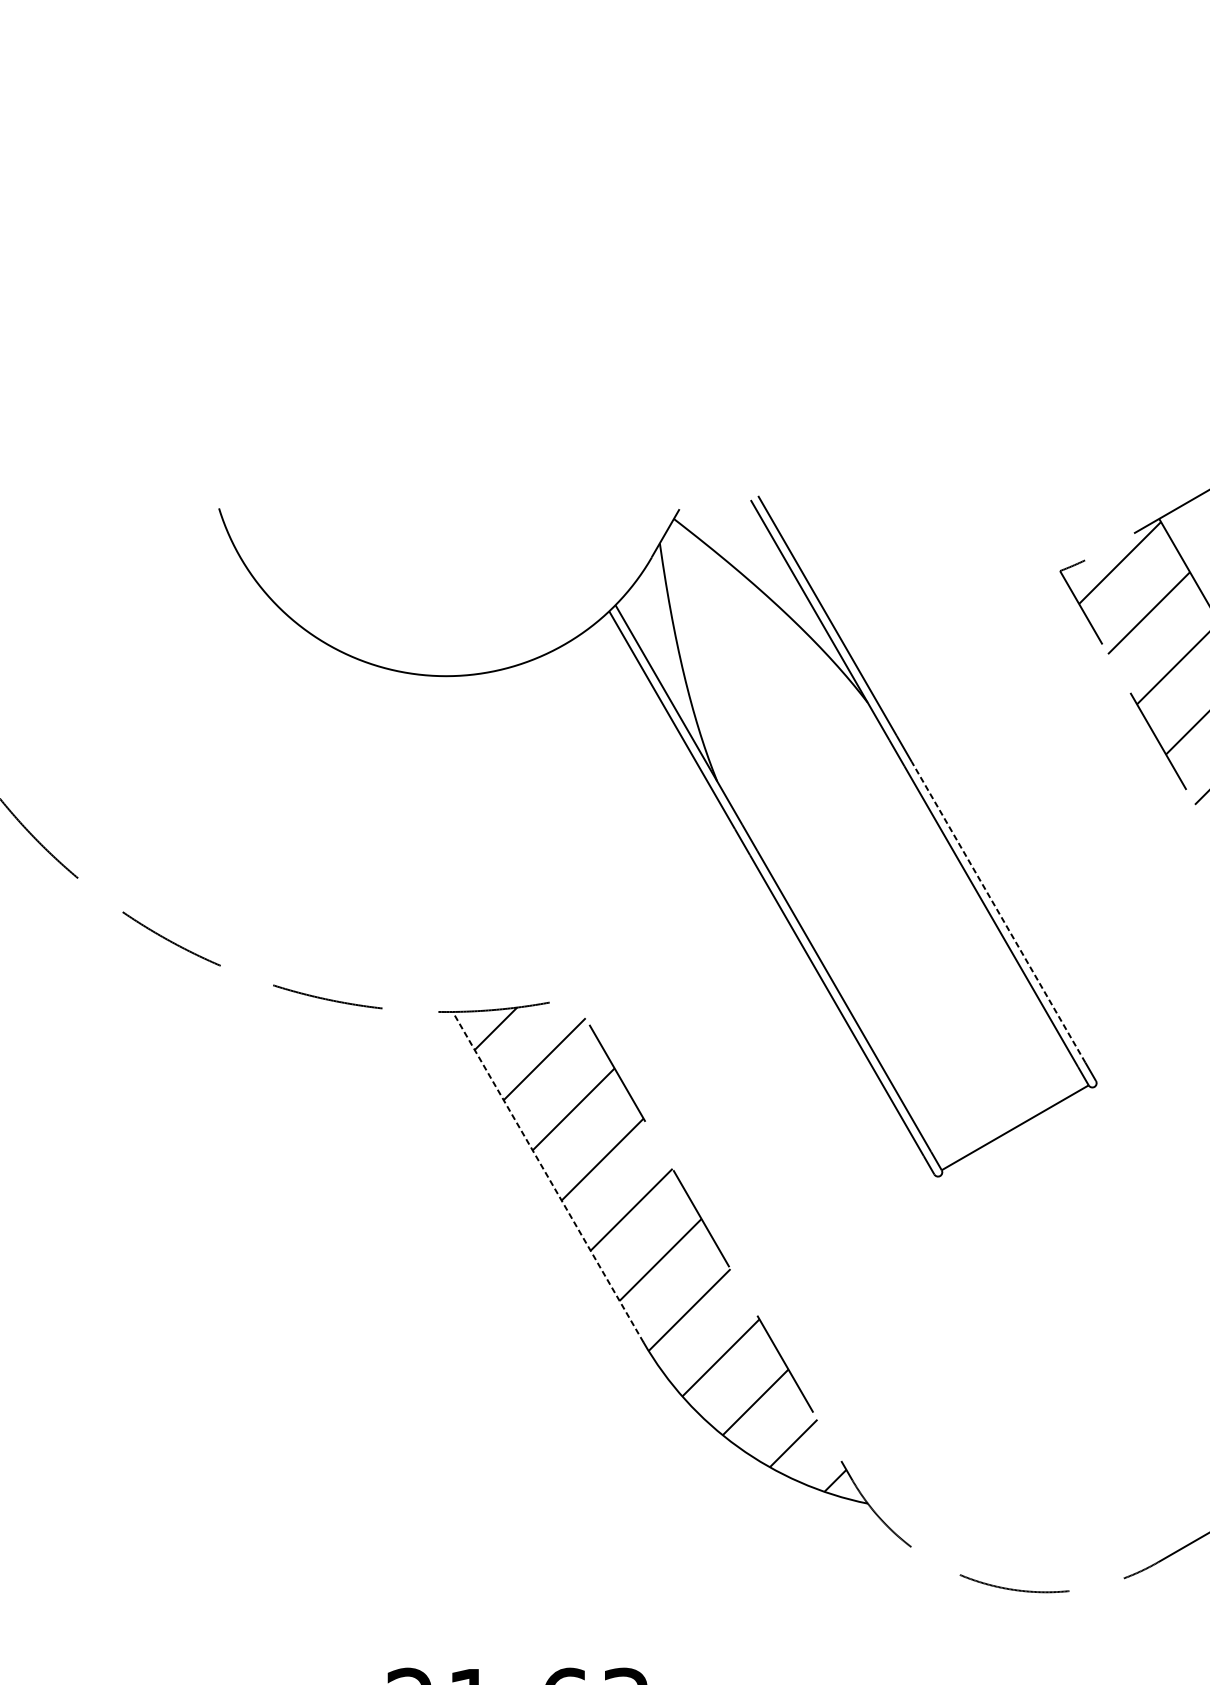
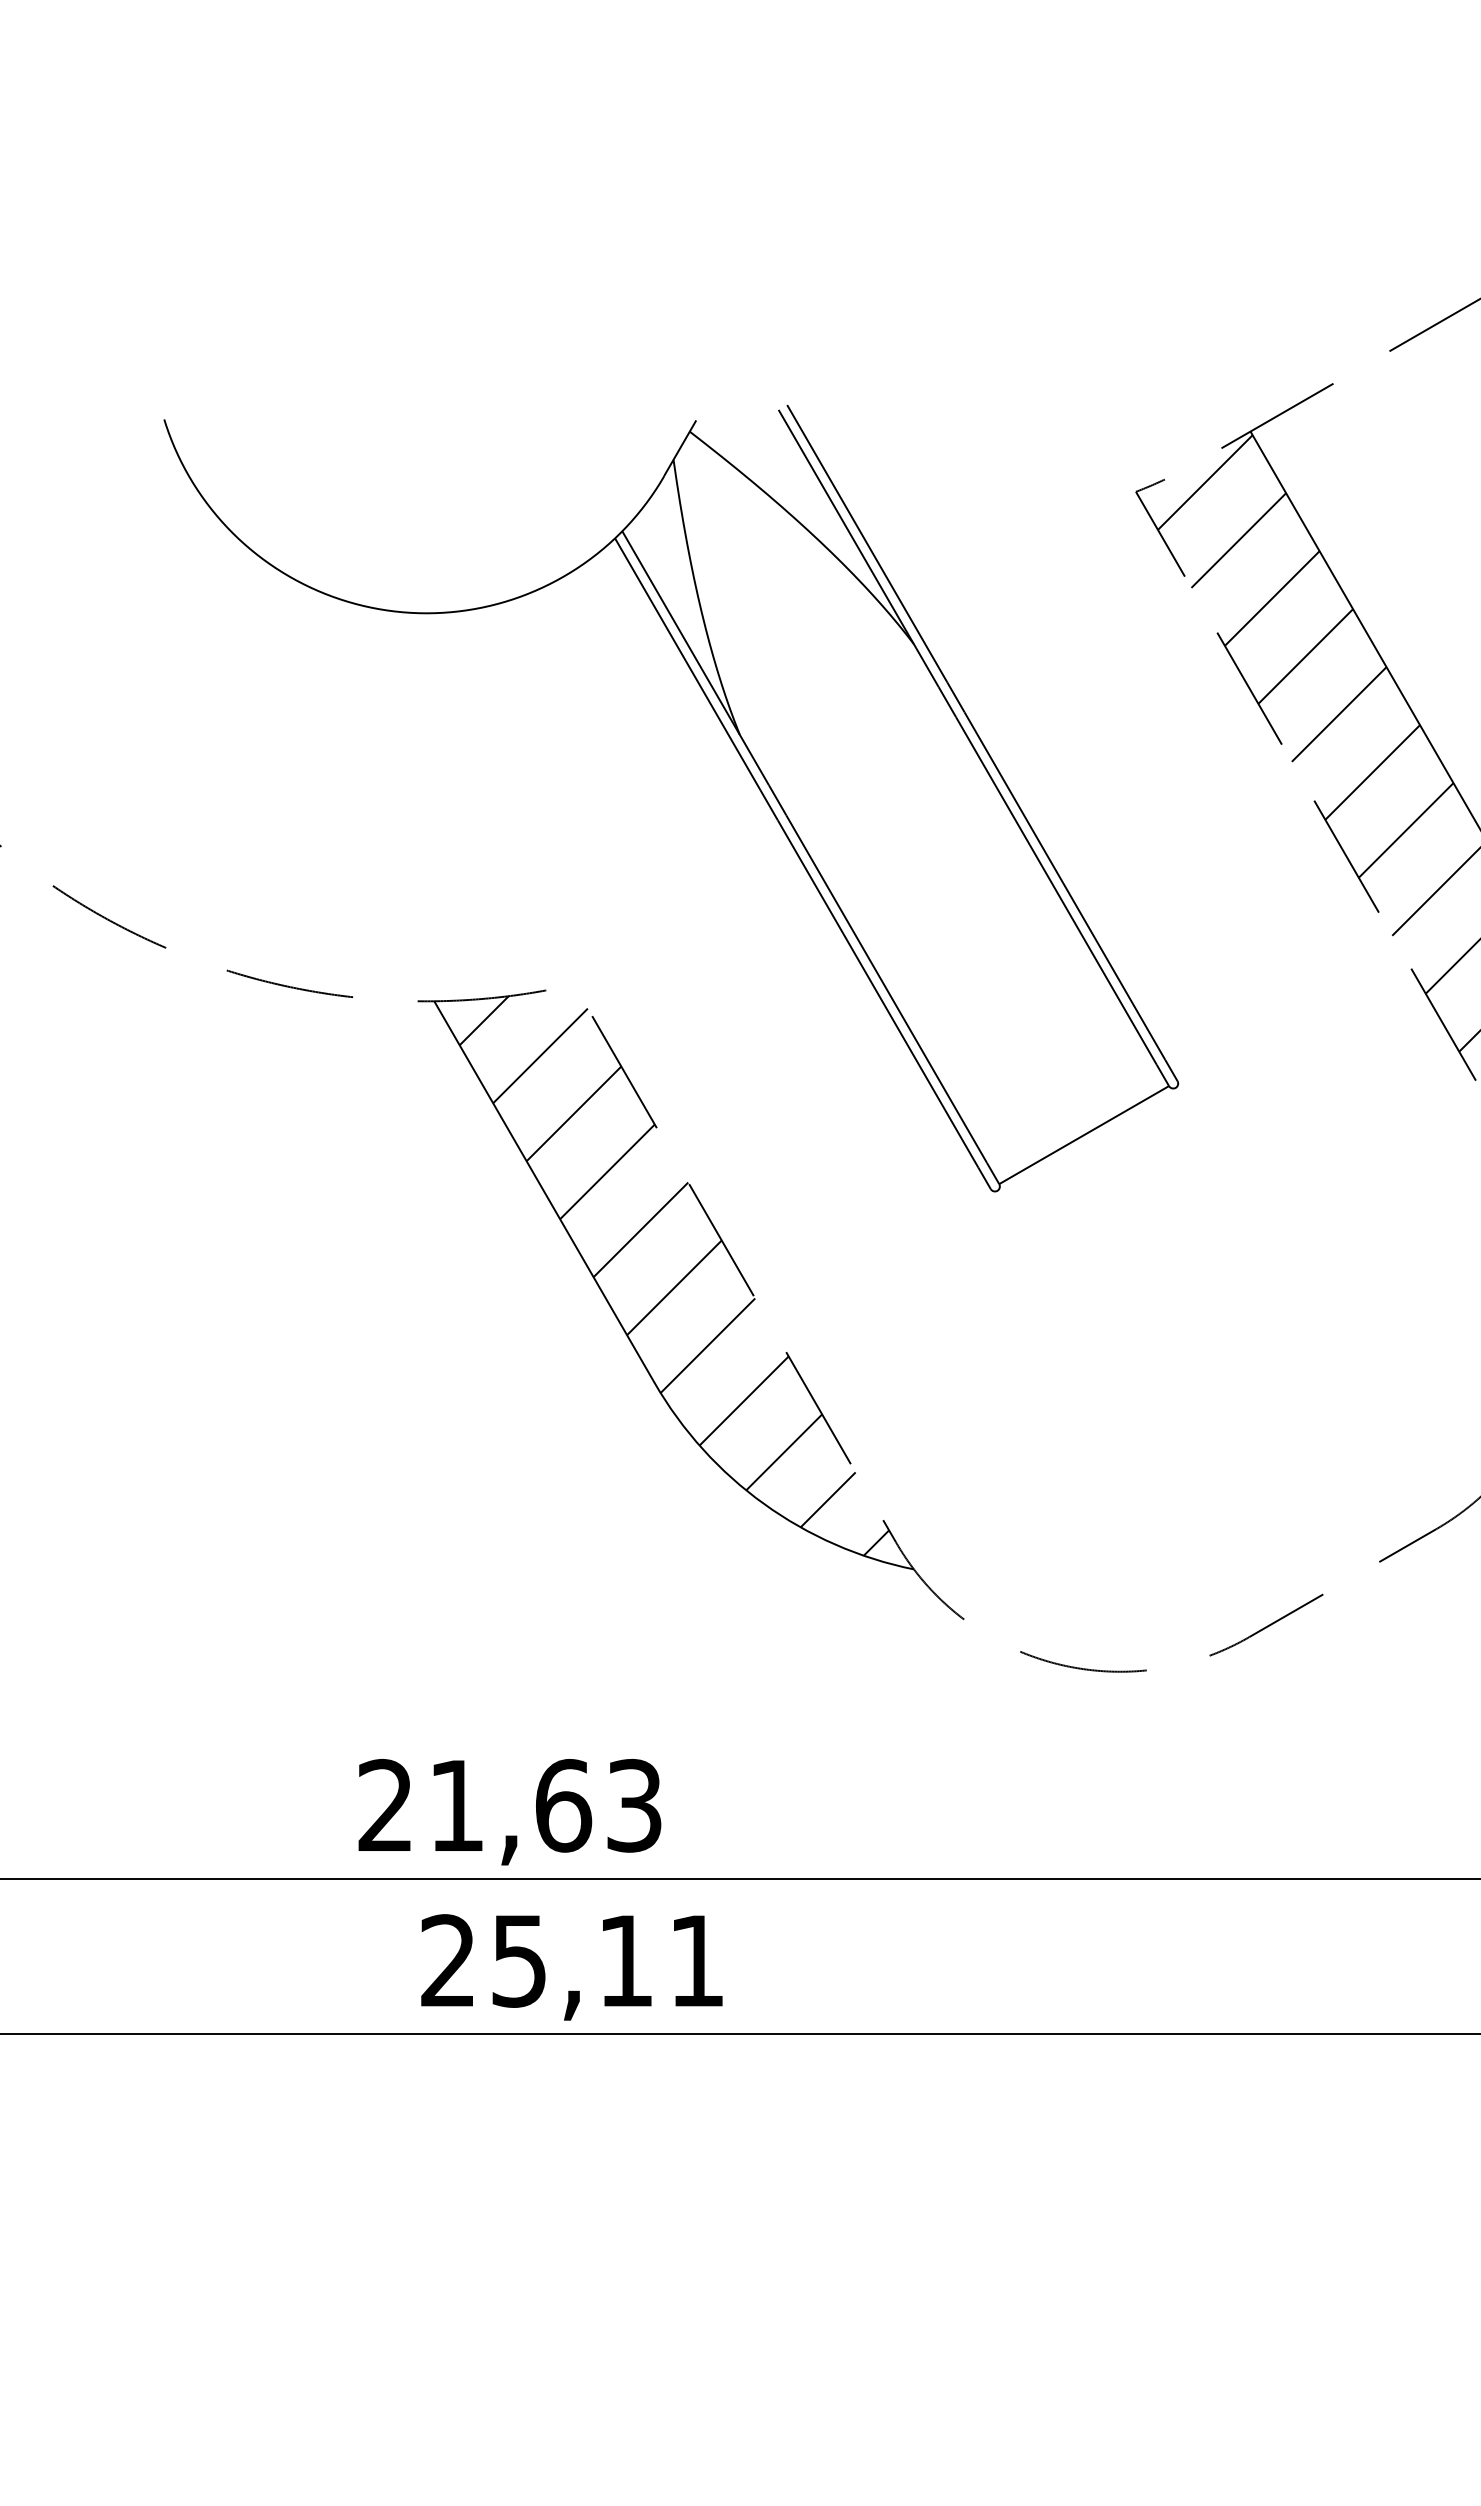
line: (998, 912) -> (1064, 886), dashed -> solid
line: (548, 1176) -> (544, 1191), dashed -> solid

